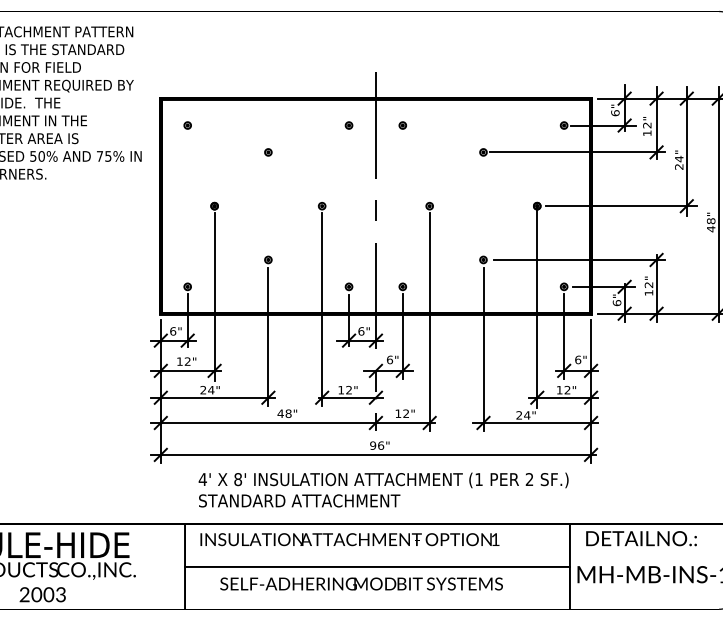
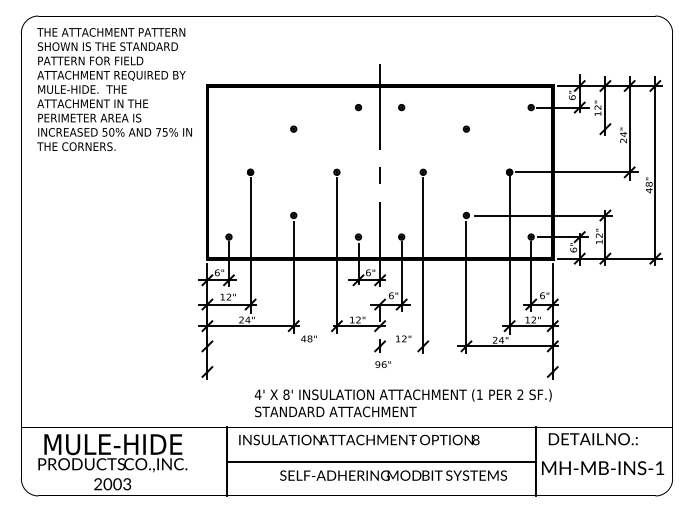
part: (187, 125) -> (228, 107), removed
line: (576, 152) -> (541, 129), removed
line: (292, 423) -> (313, 346), removed
line: (372, 455) -> (377, 372), removed
text: (382, 490) -> (402, 403), moved
text: (496, 538) -> (476, 439), 1 -> 8
text: (361, 583) -> (393, 475), moved

